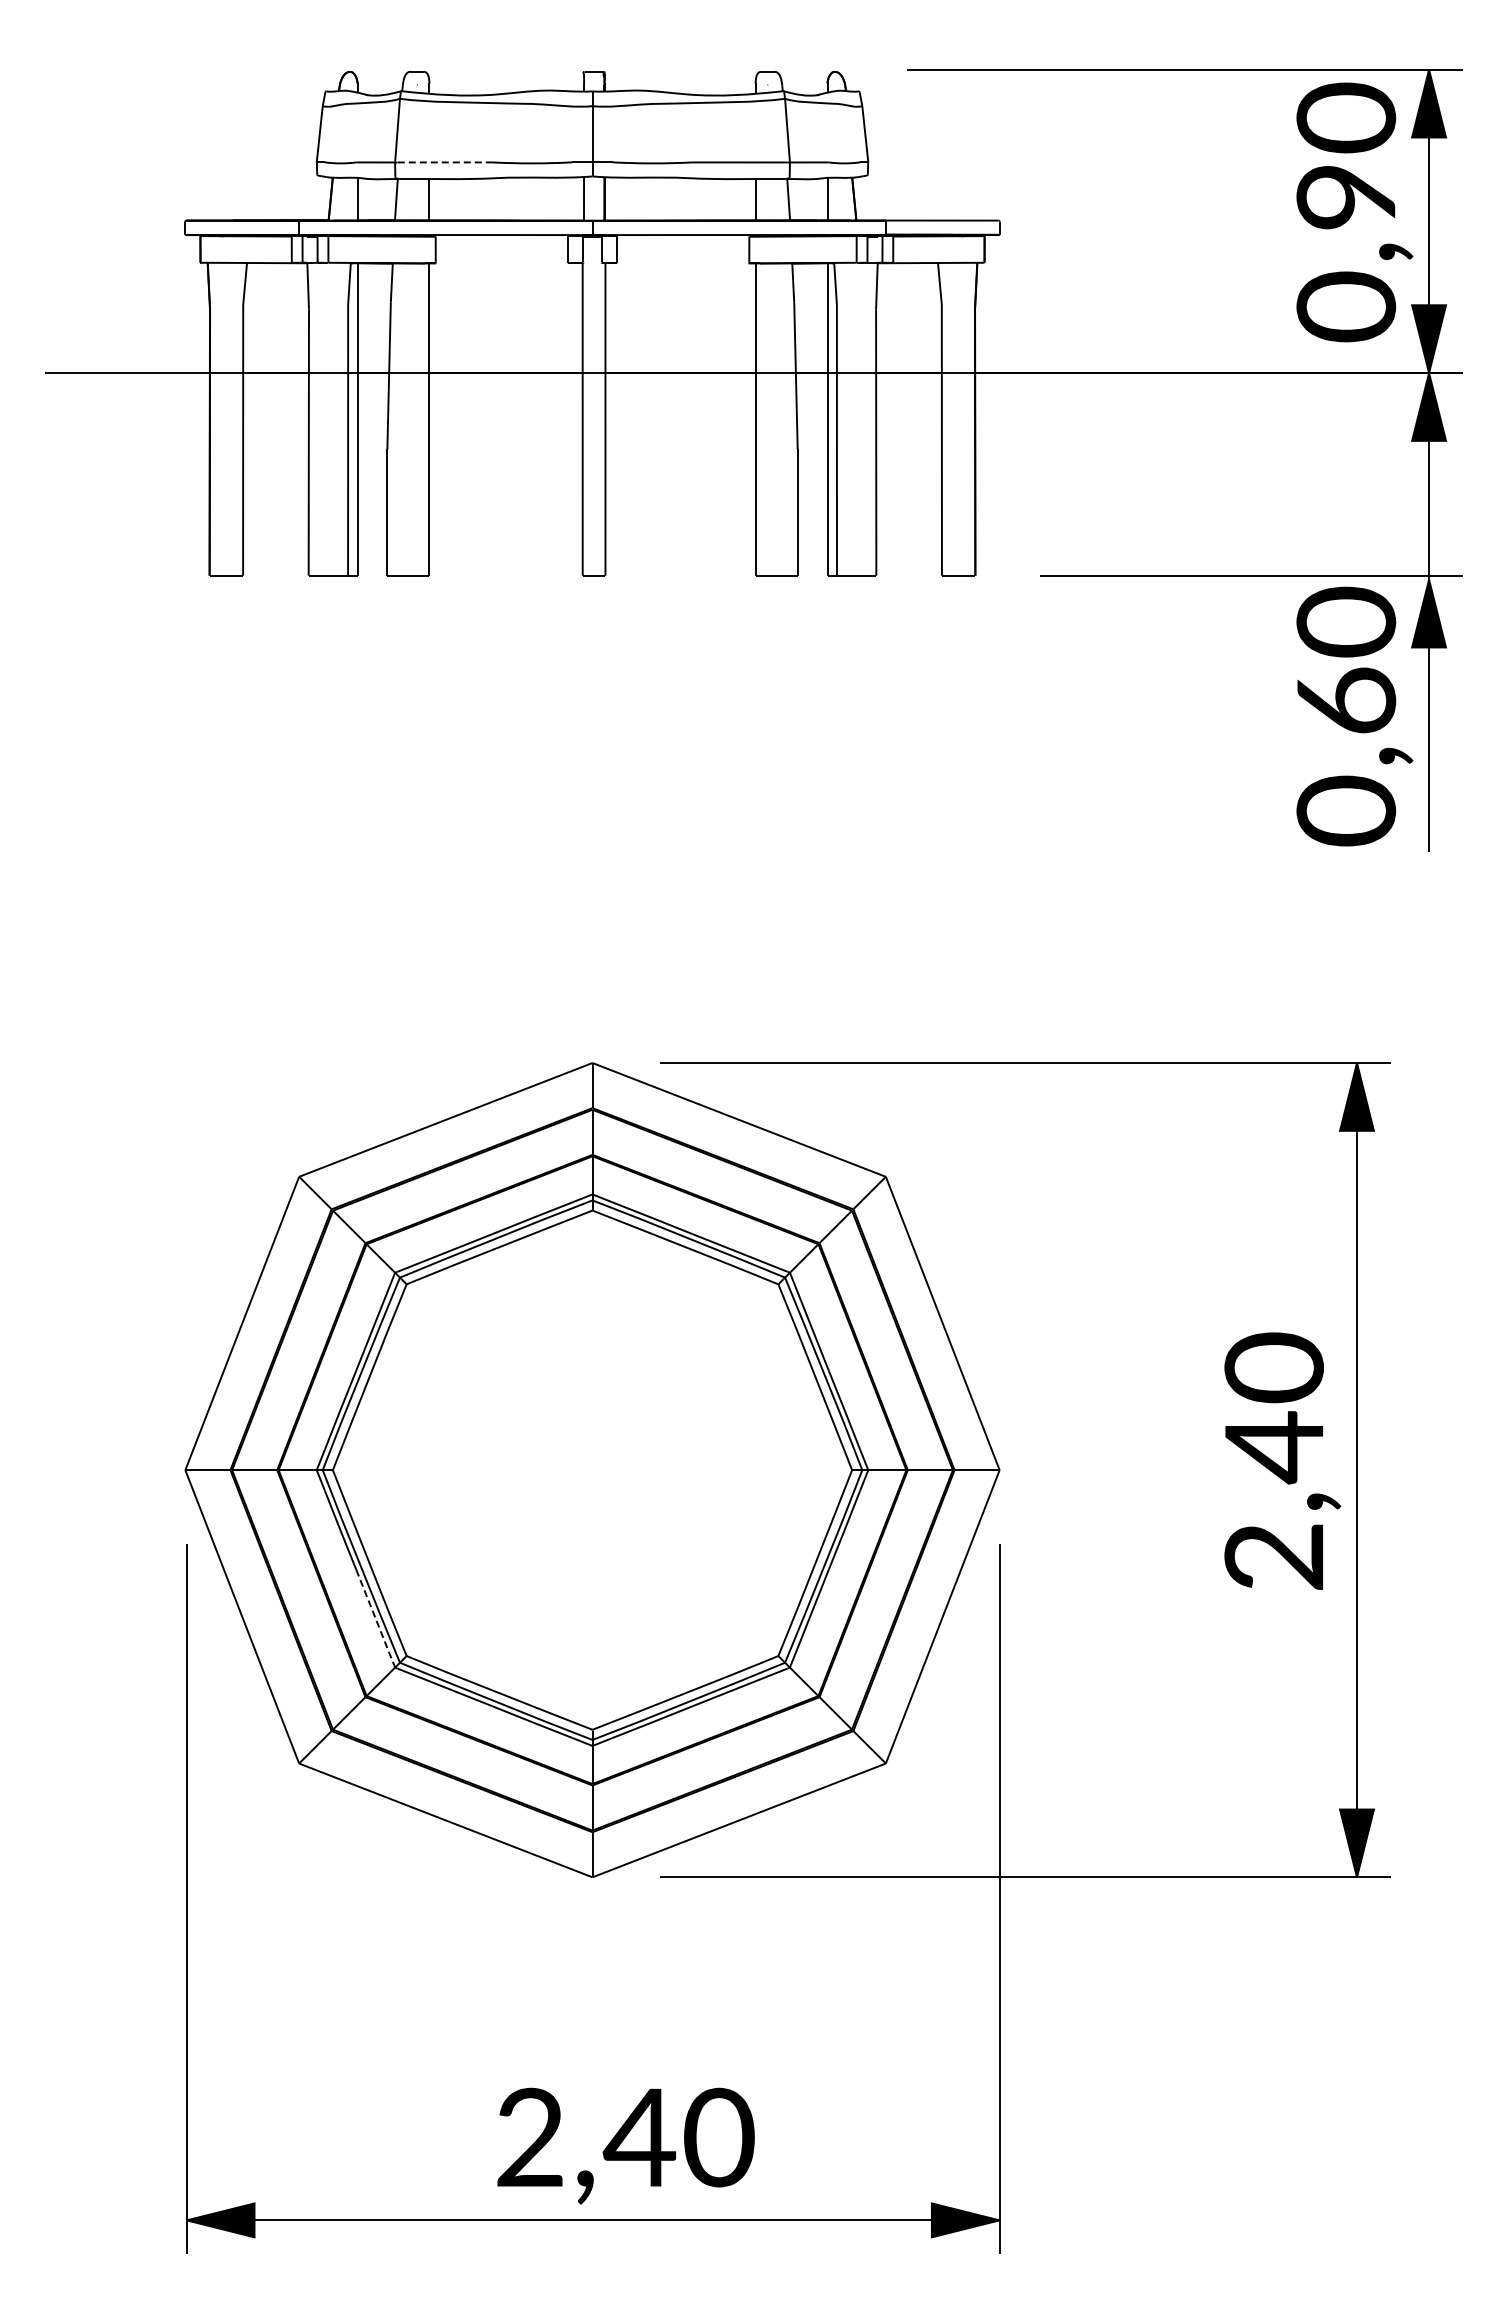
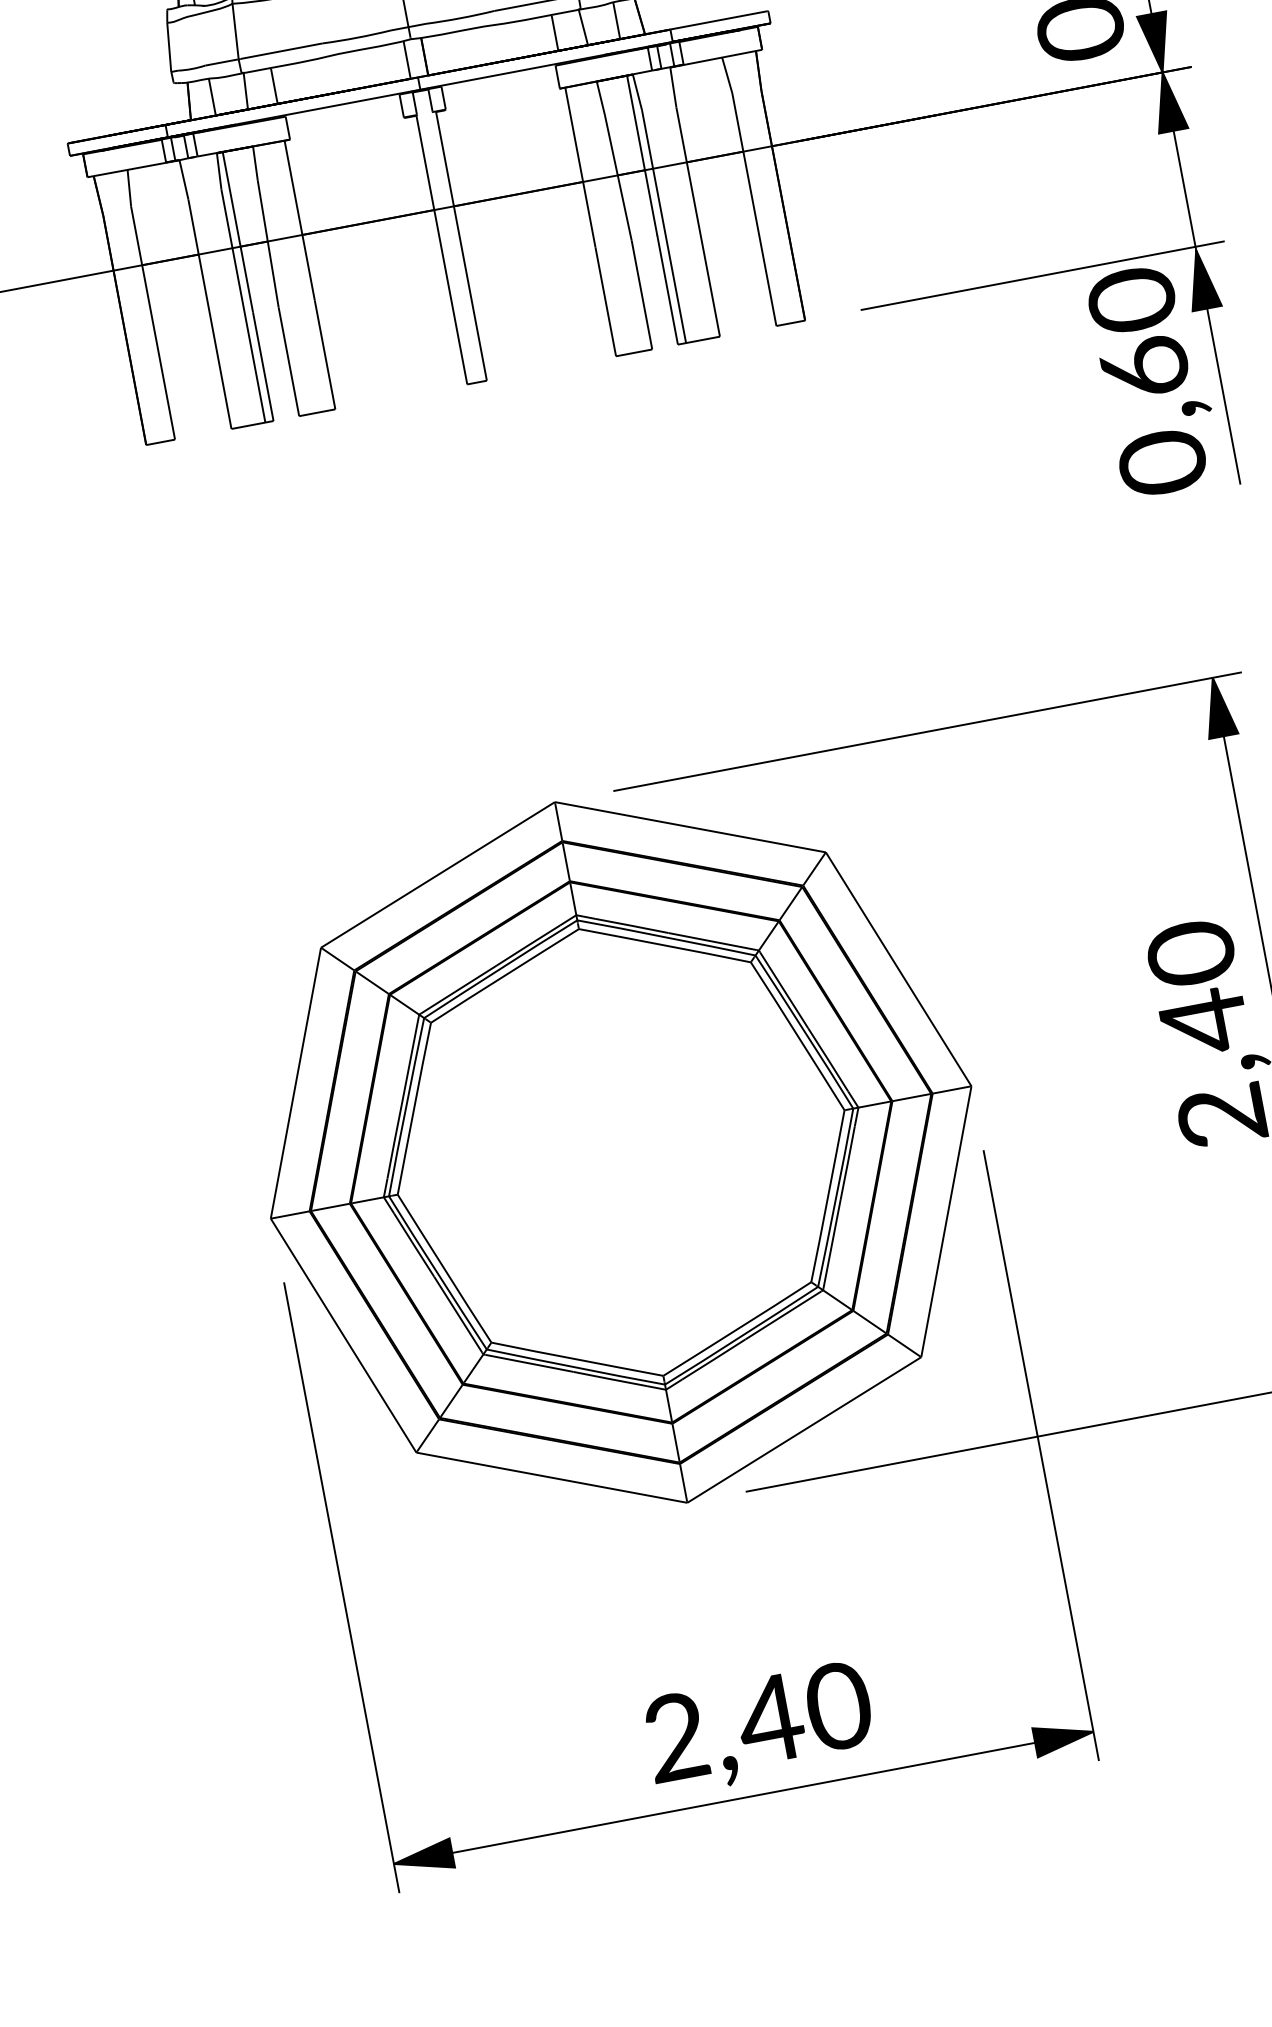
line: (445, 162) -> (282, 51), dashed -> solid
line: (375, 1618) -> (458, 1315), dashed -> solid

